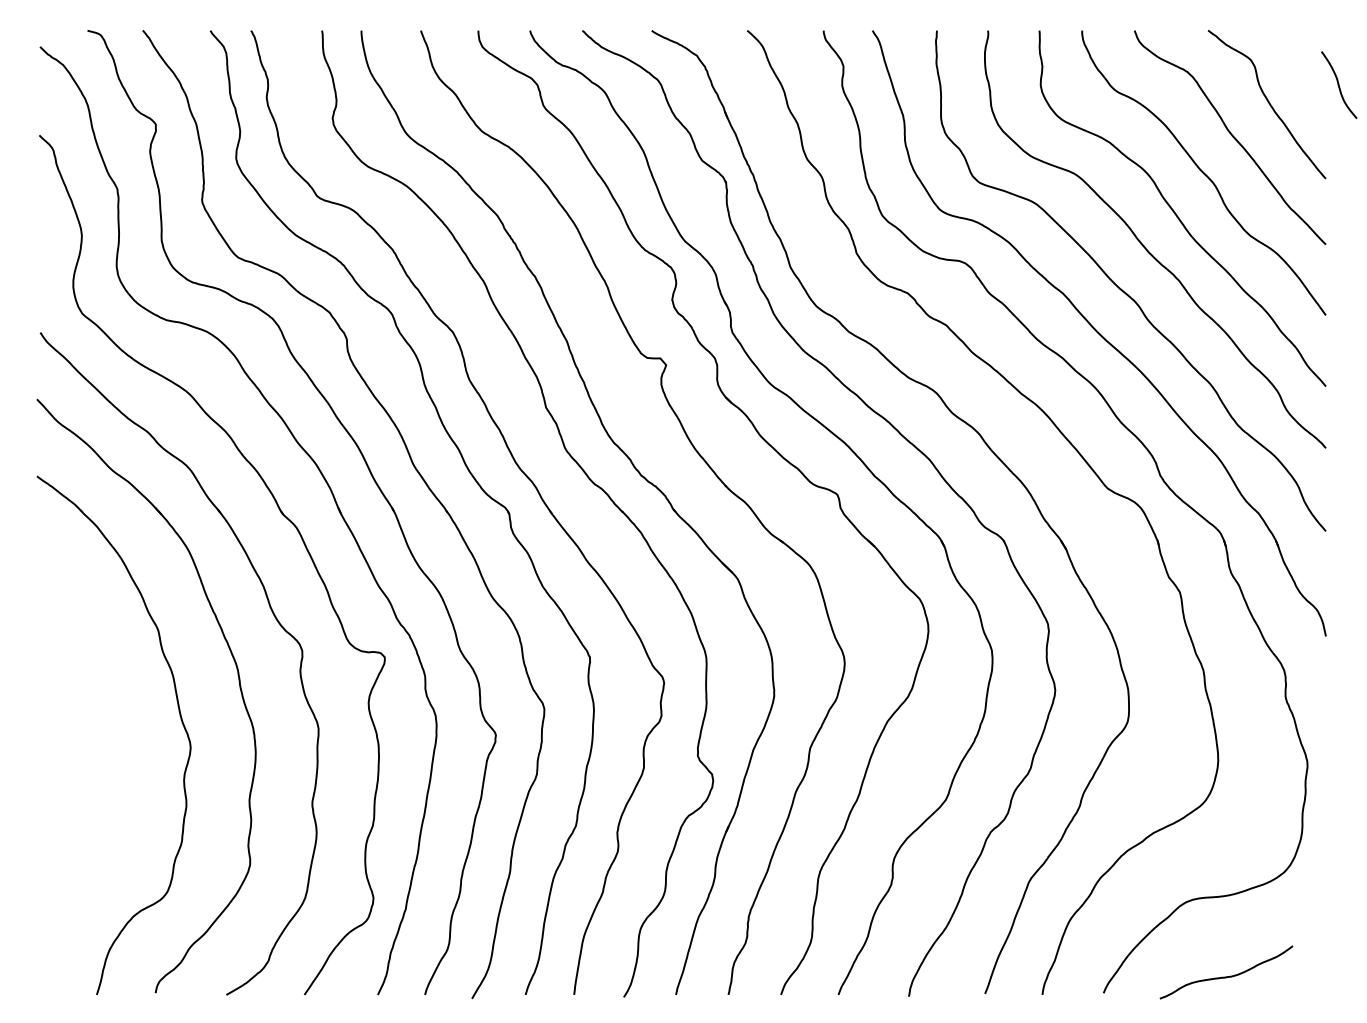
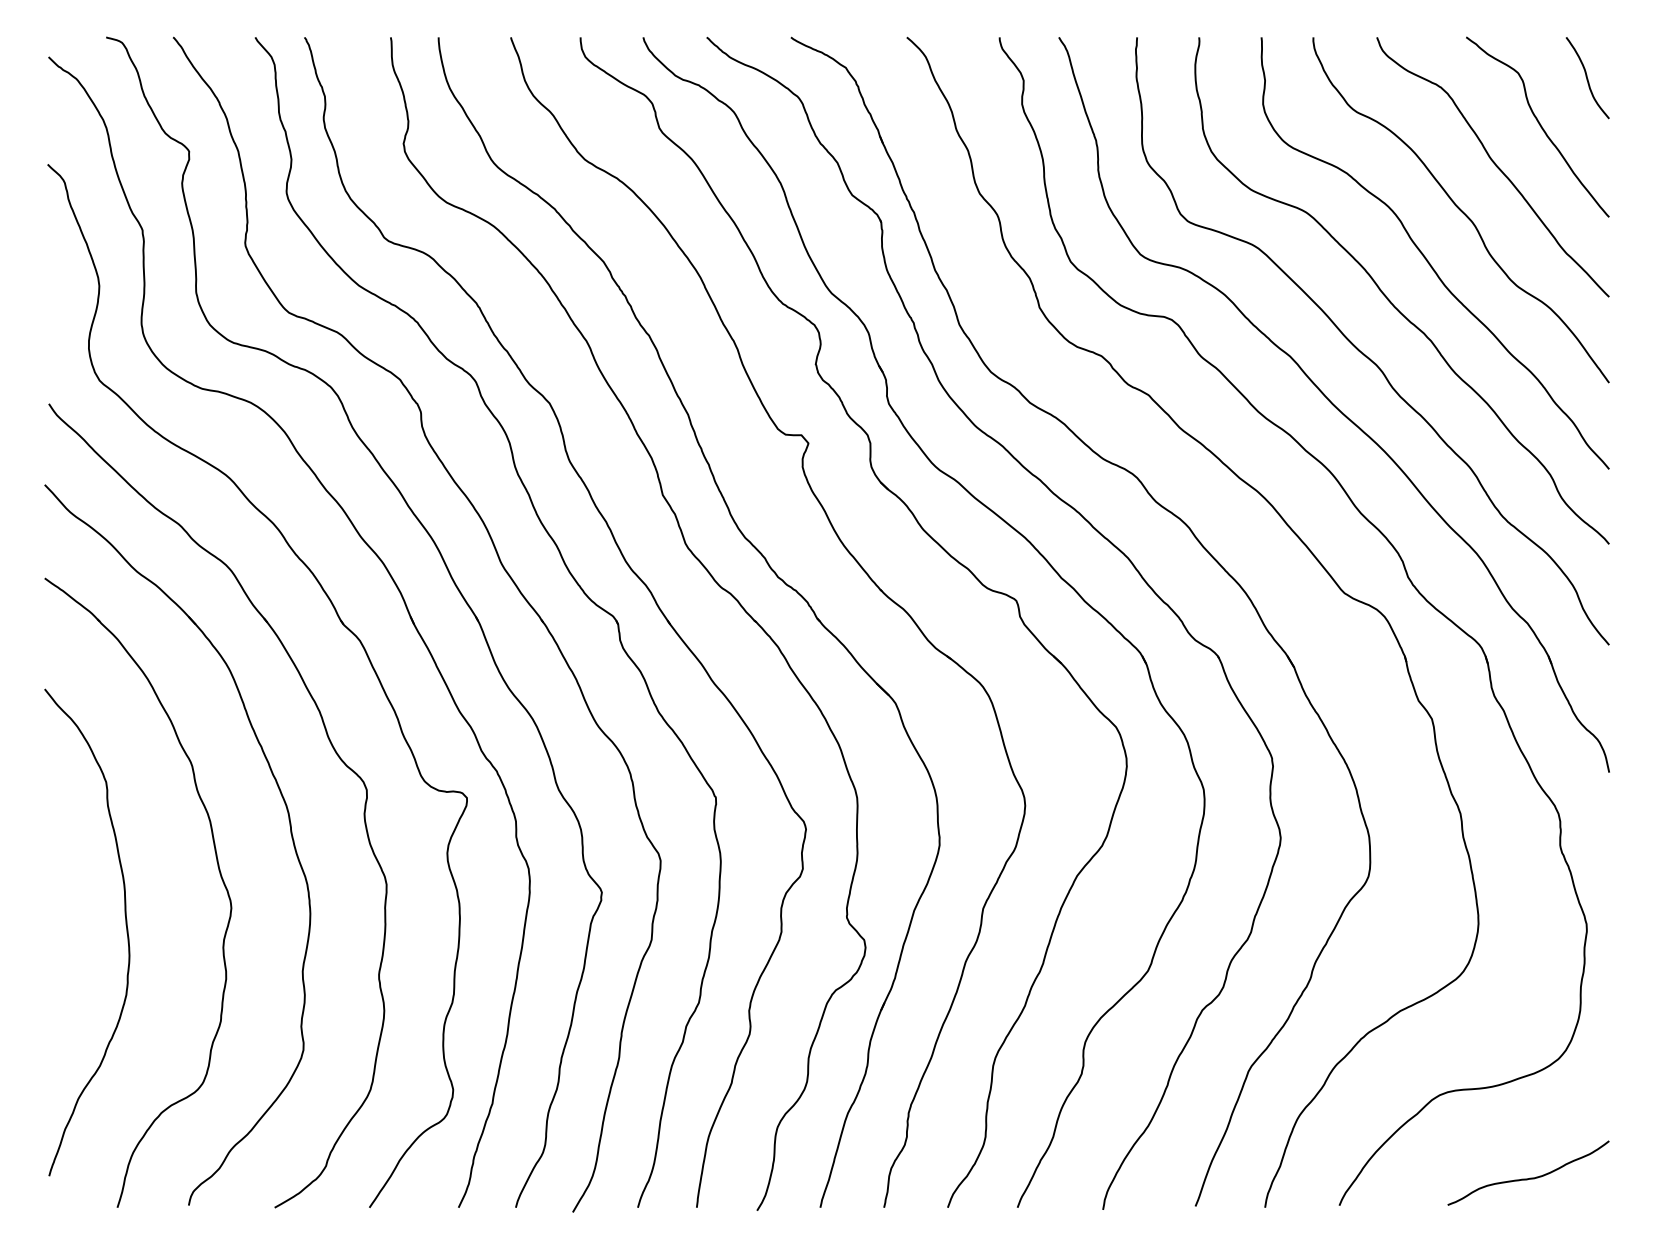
curve: (1339, 85) -> (1588, 78), moved
curve: (103, 764) -> (125, 928), added
curve: (1226, 976) -> (1528, 1178), moved

